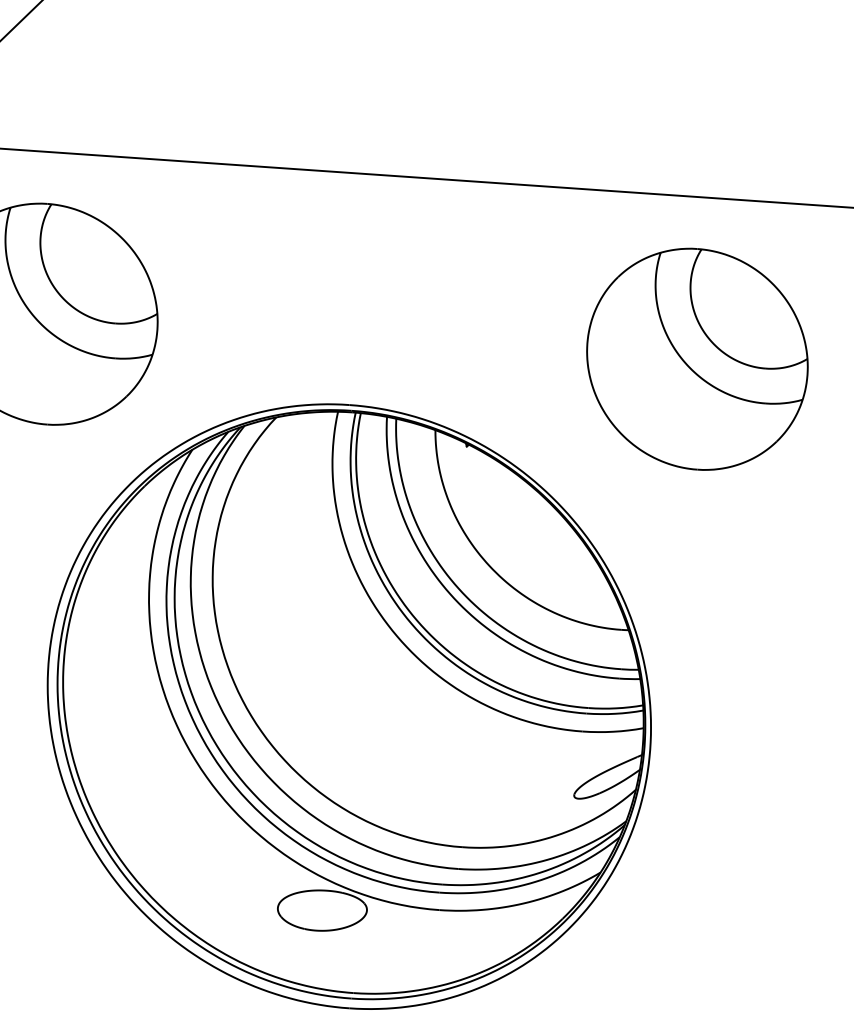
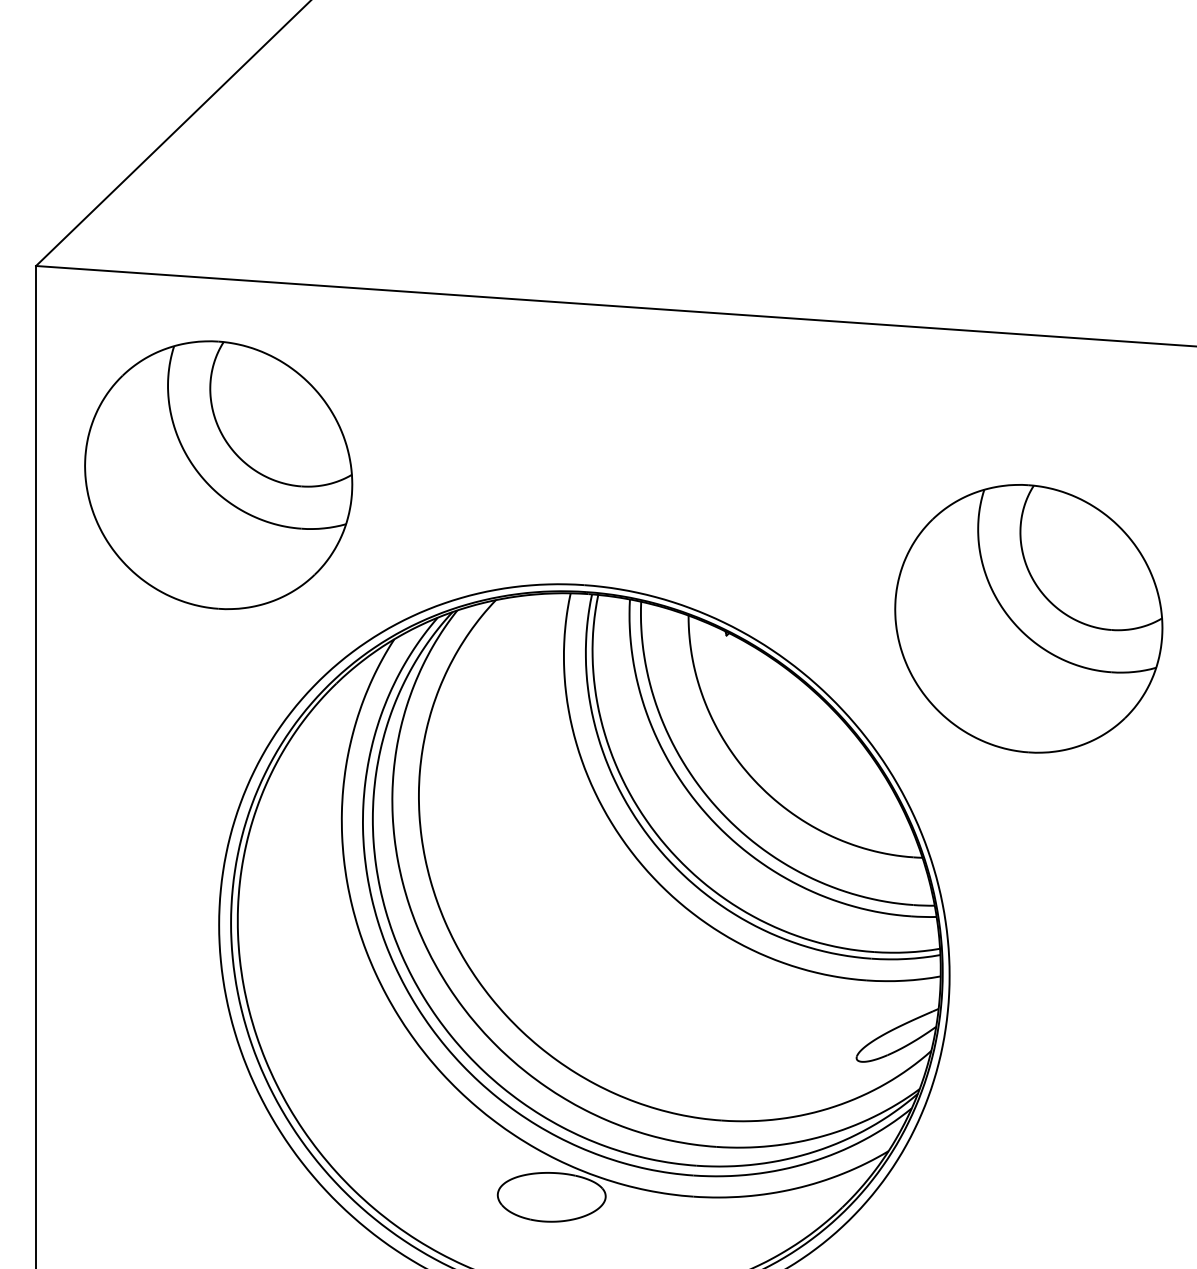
part: (697, 359) -> (1028, 618), moved

